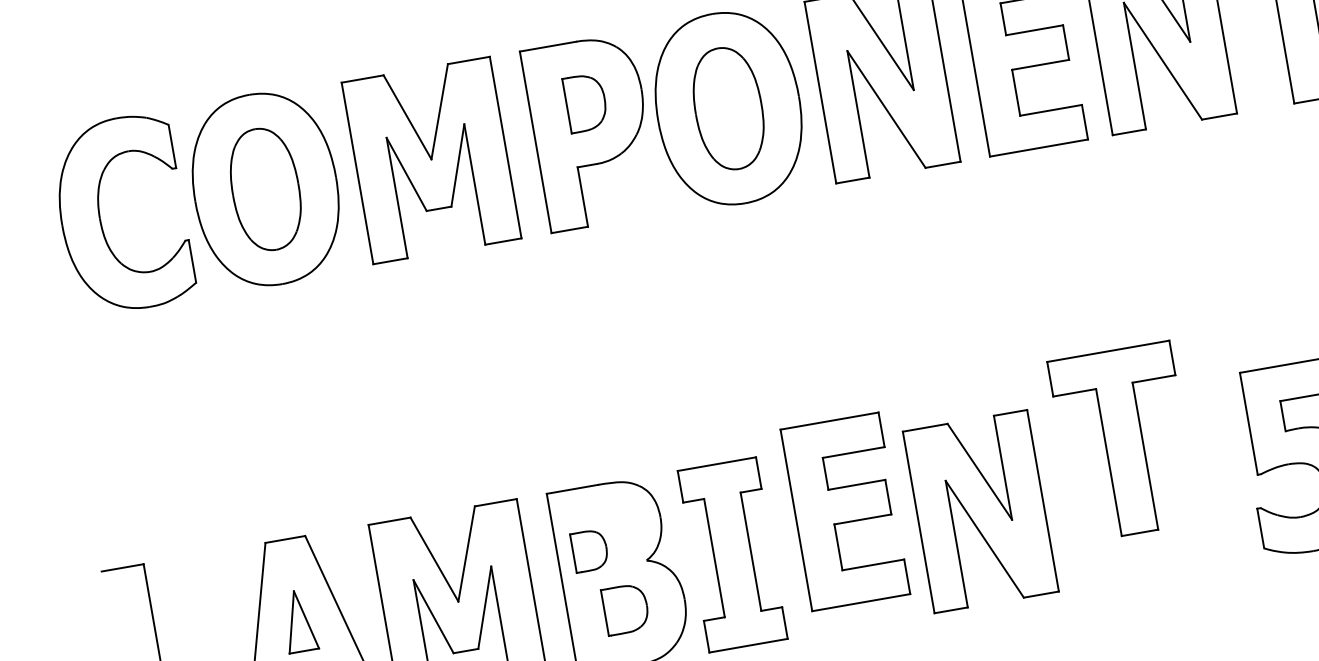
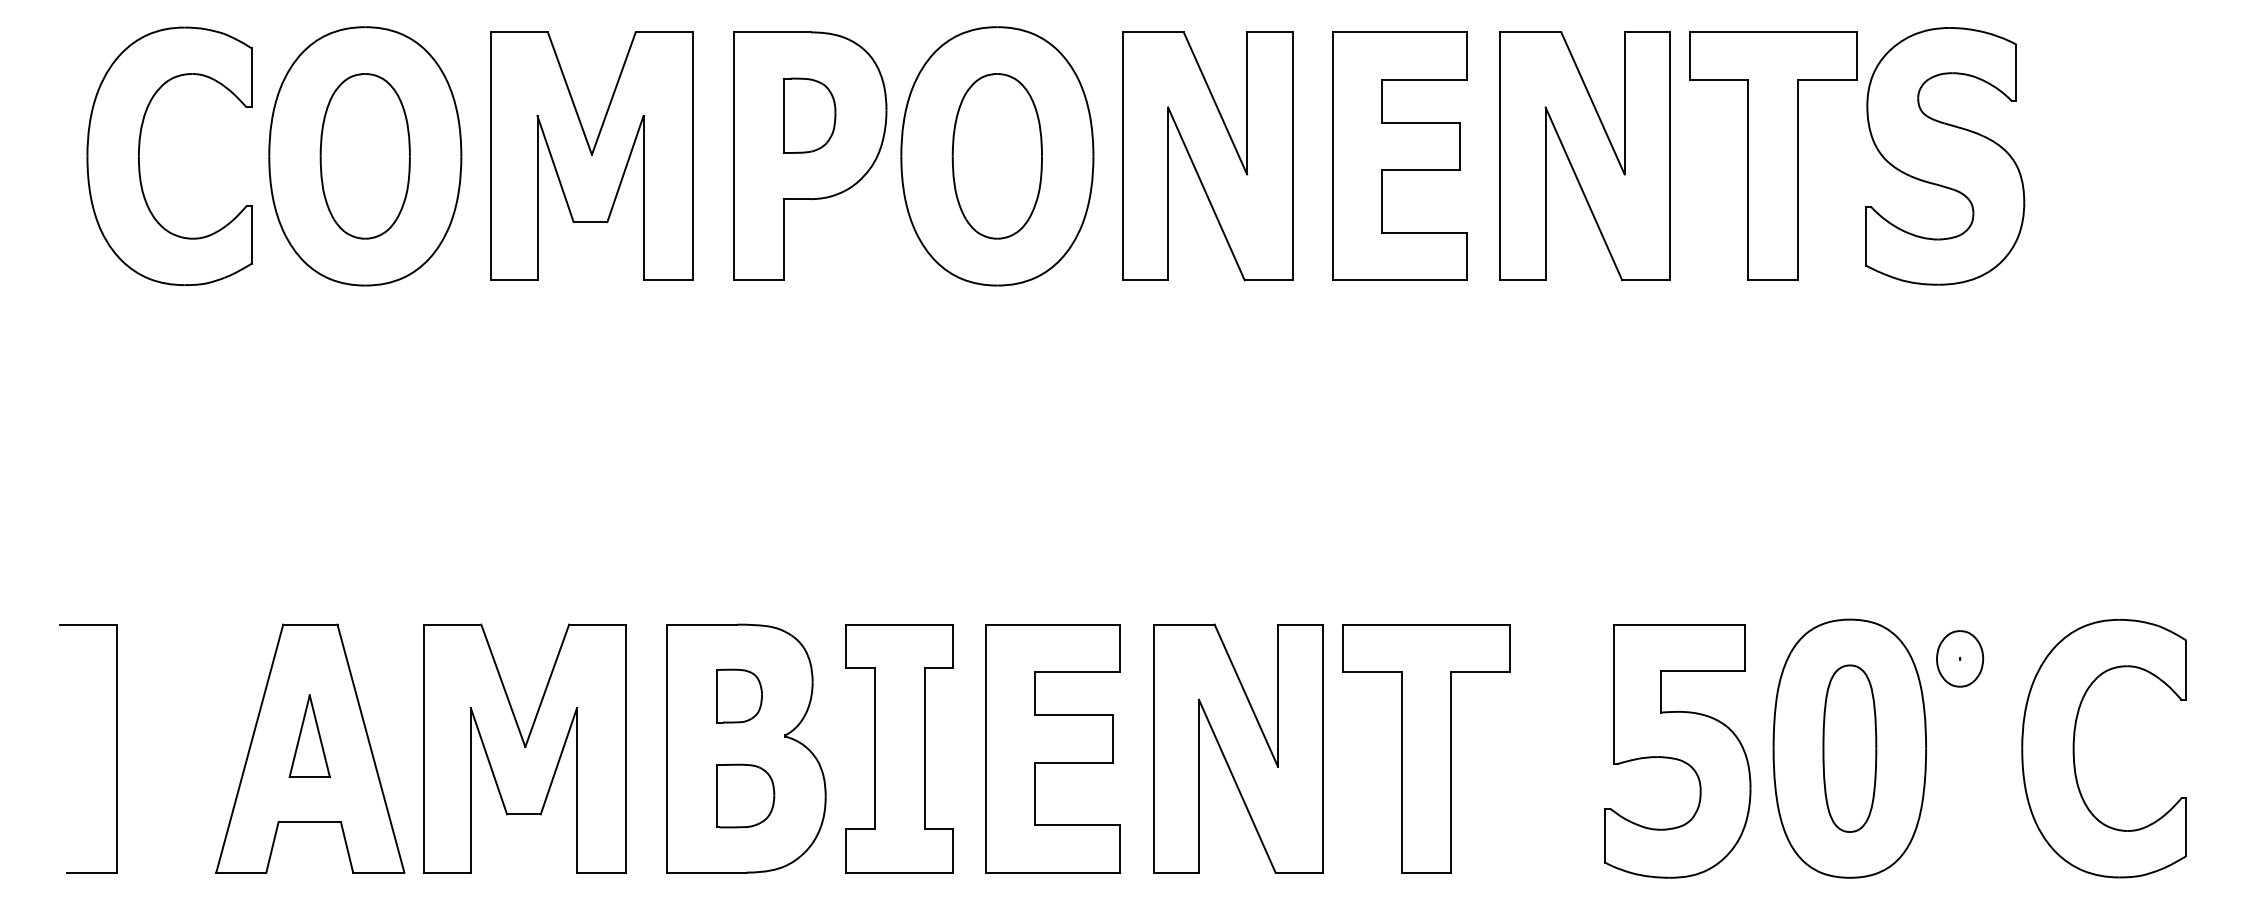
part: (1124, 441) -> (1426, 748), moved
part: (845, 511) -> (1052, 748), moved
part: (589, 550) -> (739, 695), moved

